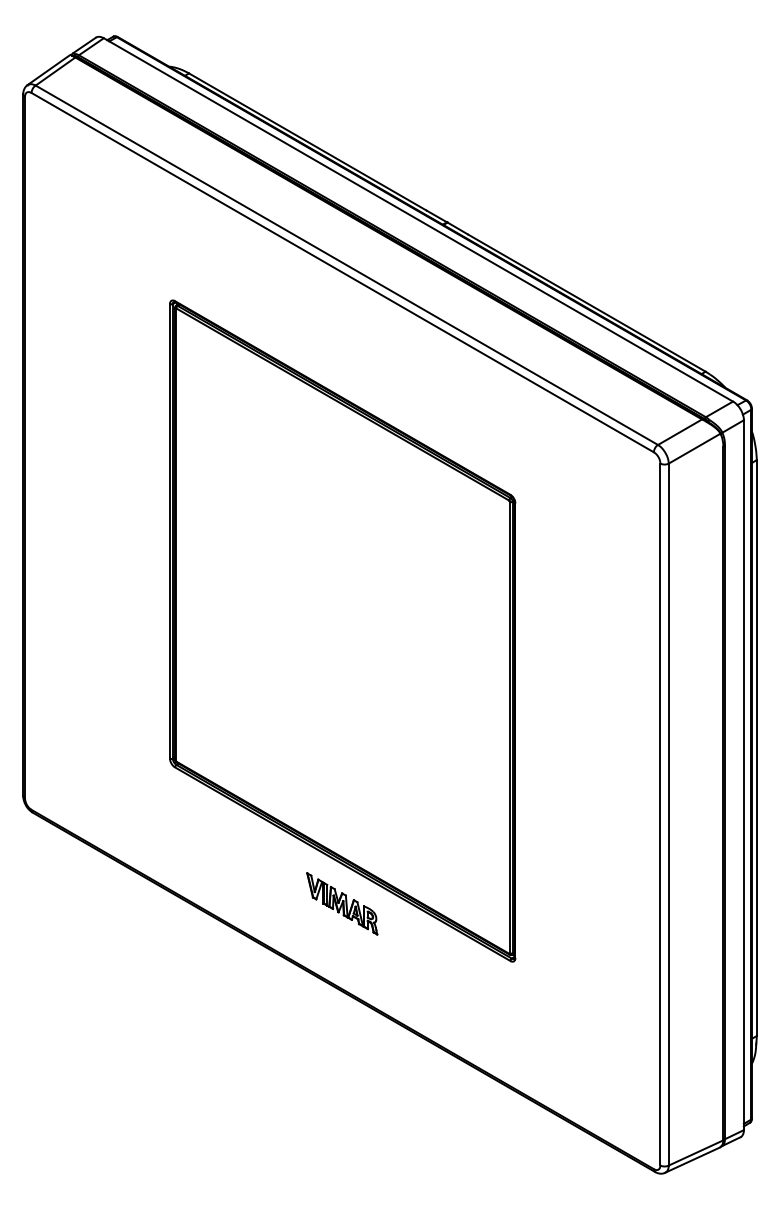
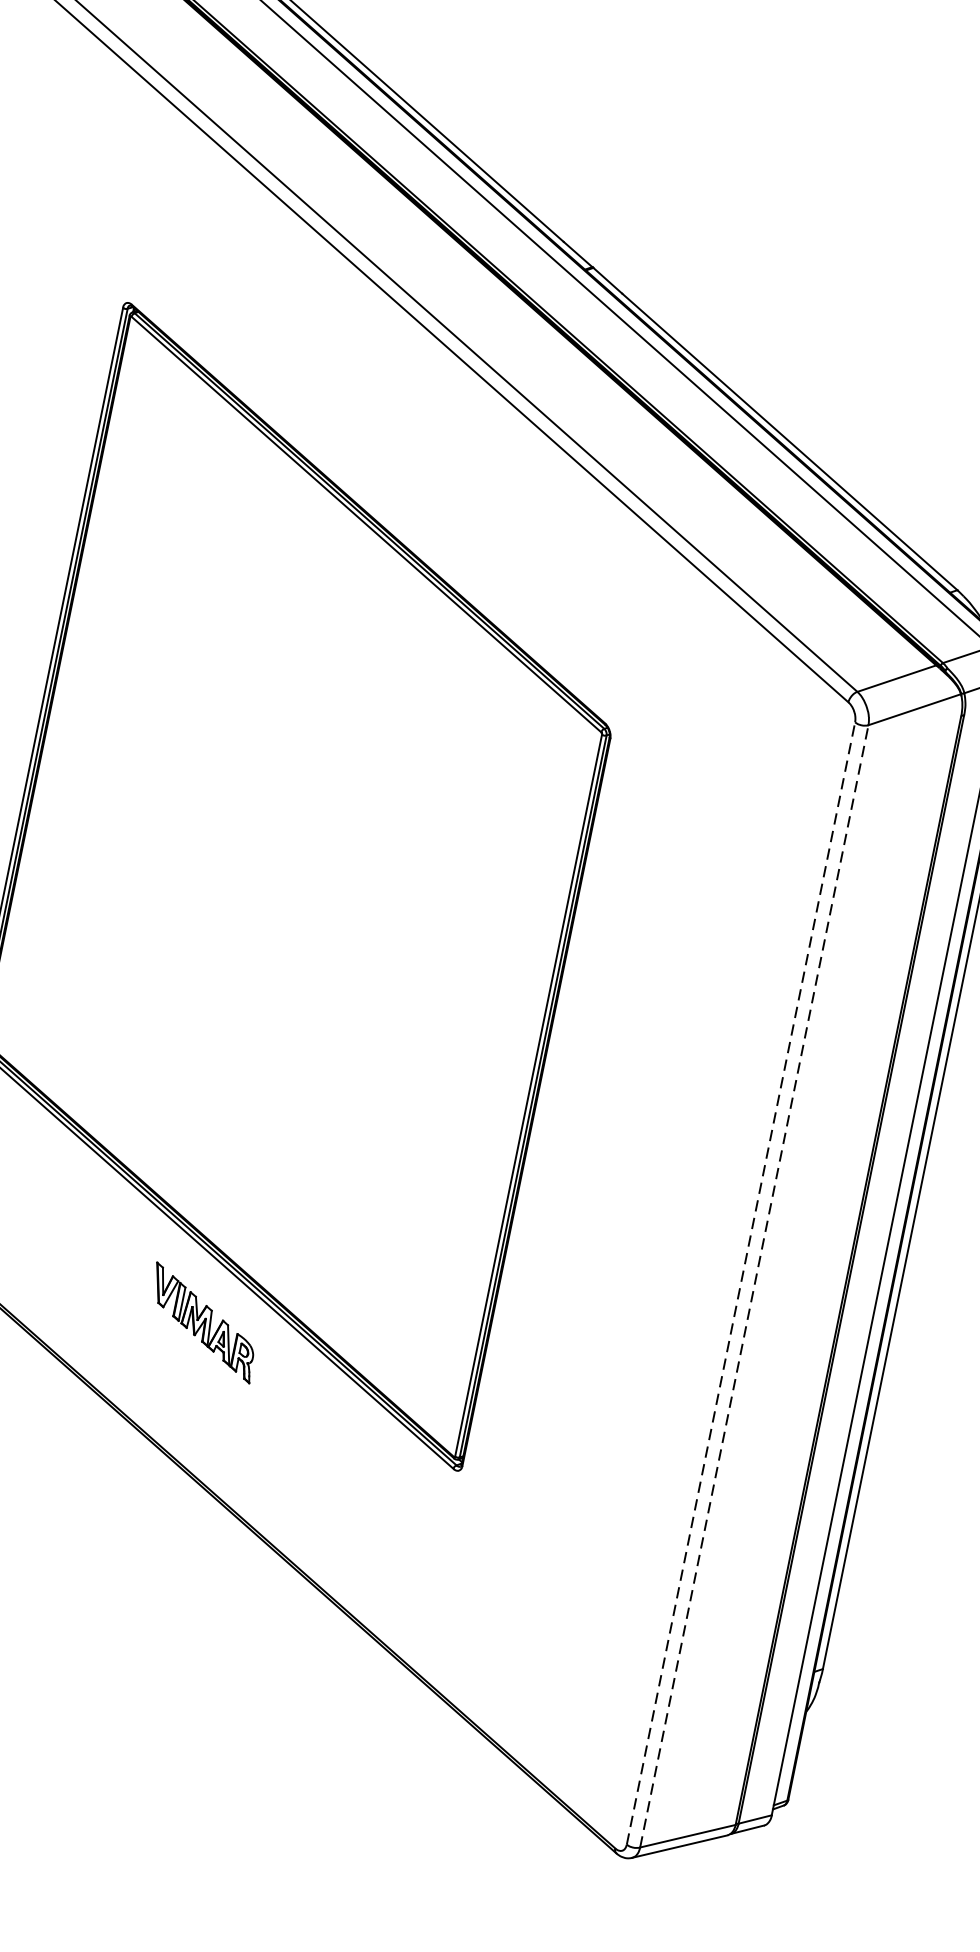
line: (660, 814) -> (741, 1283), solid -> dashed
line: (668, 814) -> (753, 1286), solid -> dashed

